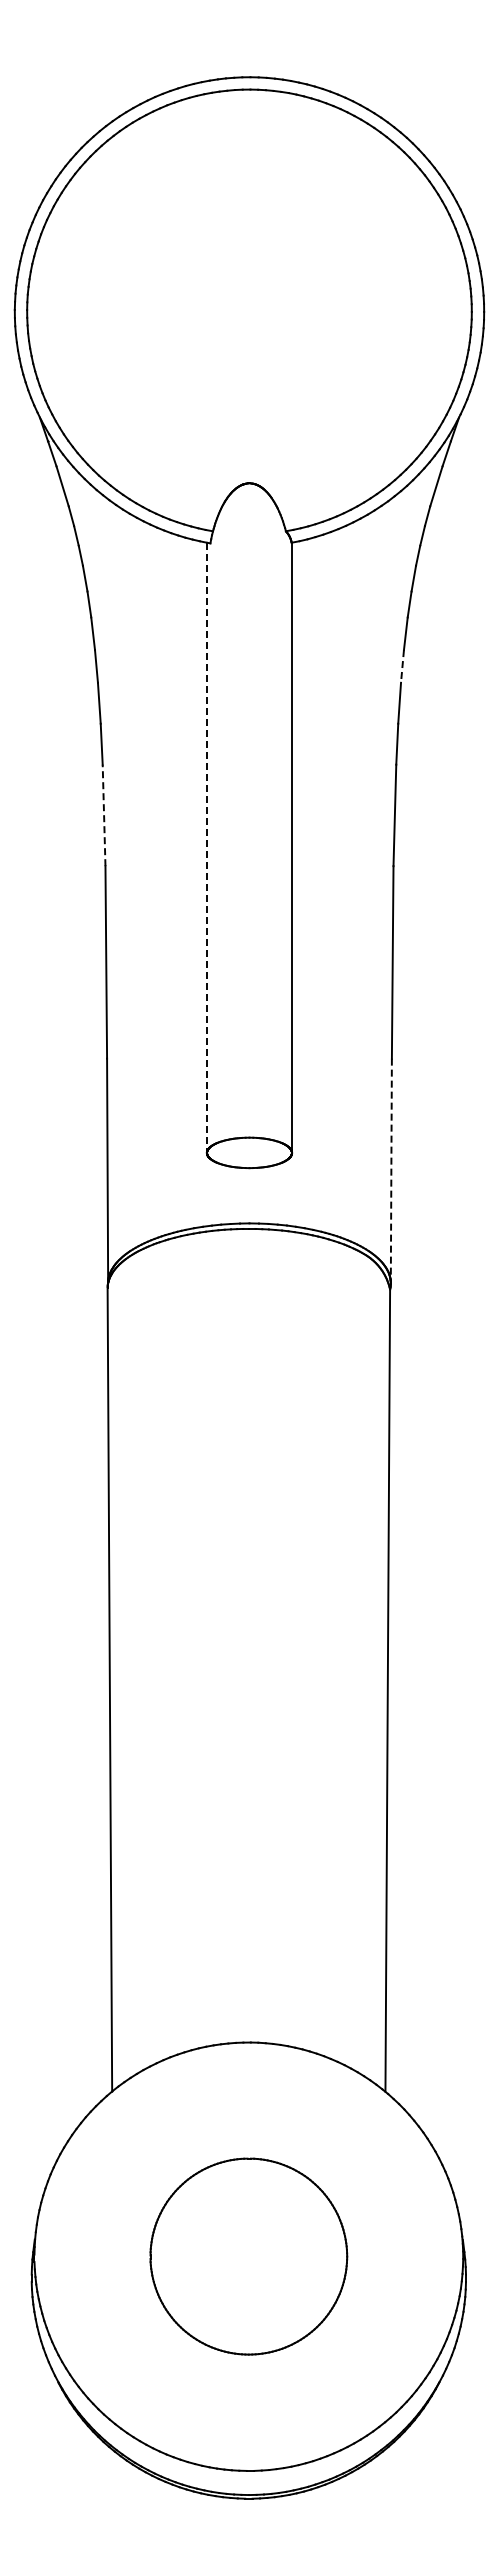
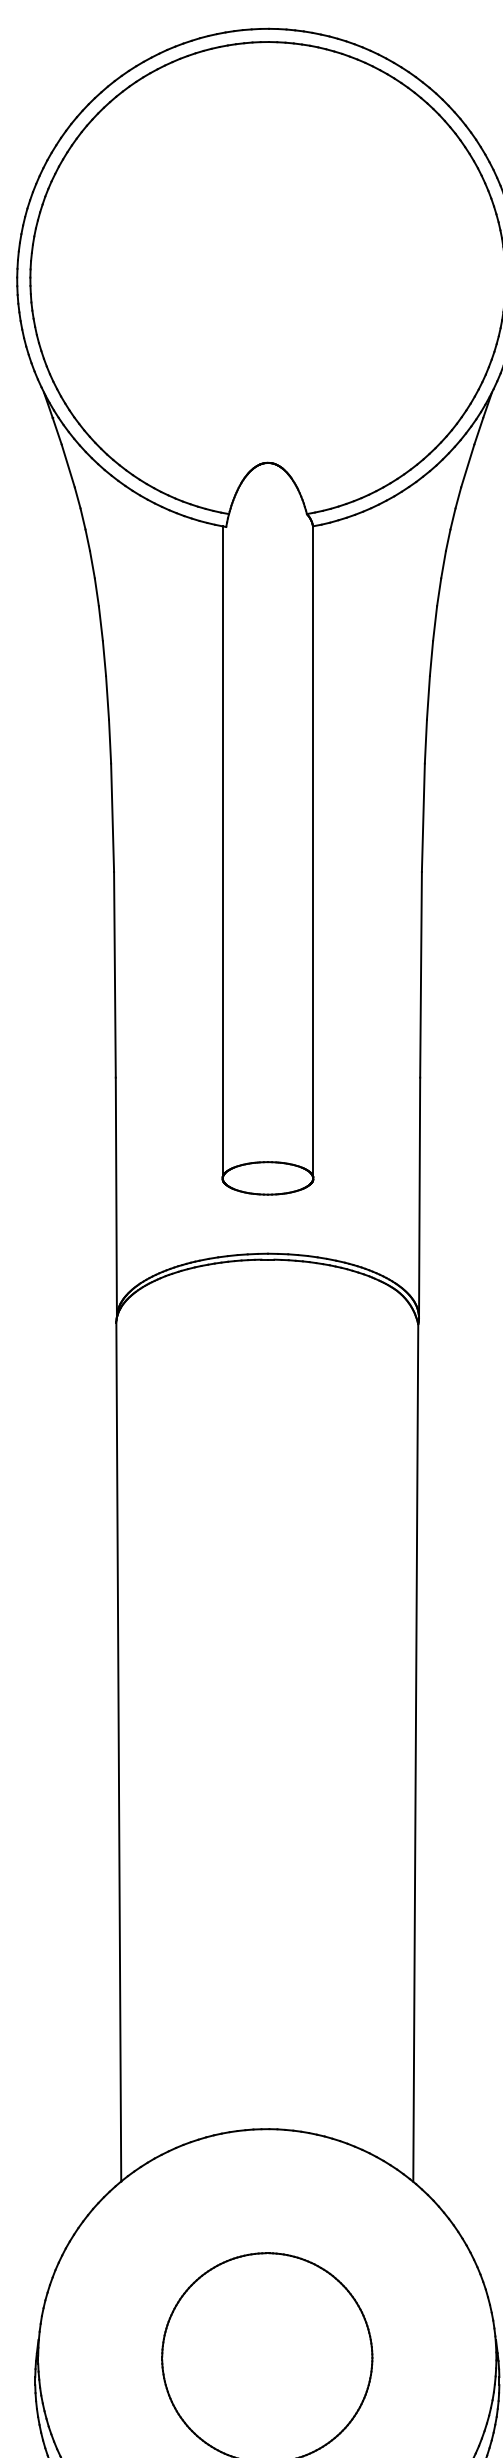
line: (402, 666) -> (431, 658), dashed -> solid
line: (104, 815) -> (113, 817), dashed -> solid
line: (207, 848) -> (223, 853), dashed -> solid
line: (391, 1171) -> (419, 1198), dashed -> solid

